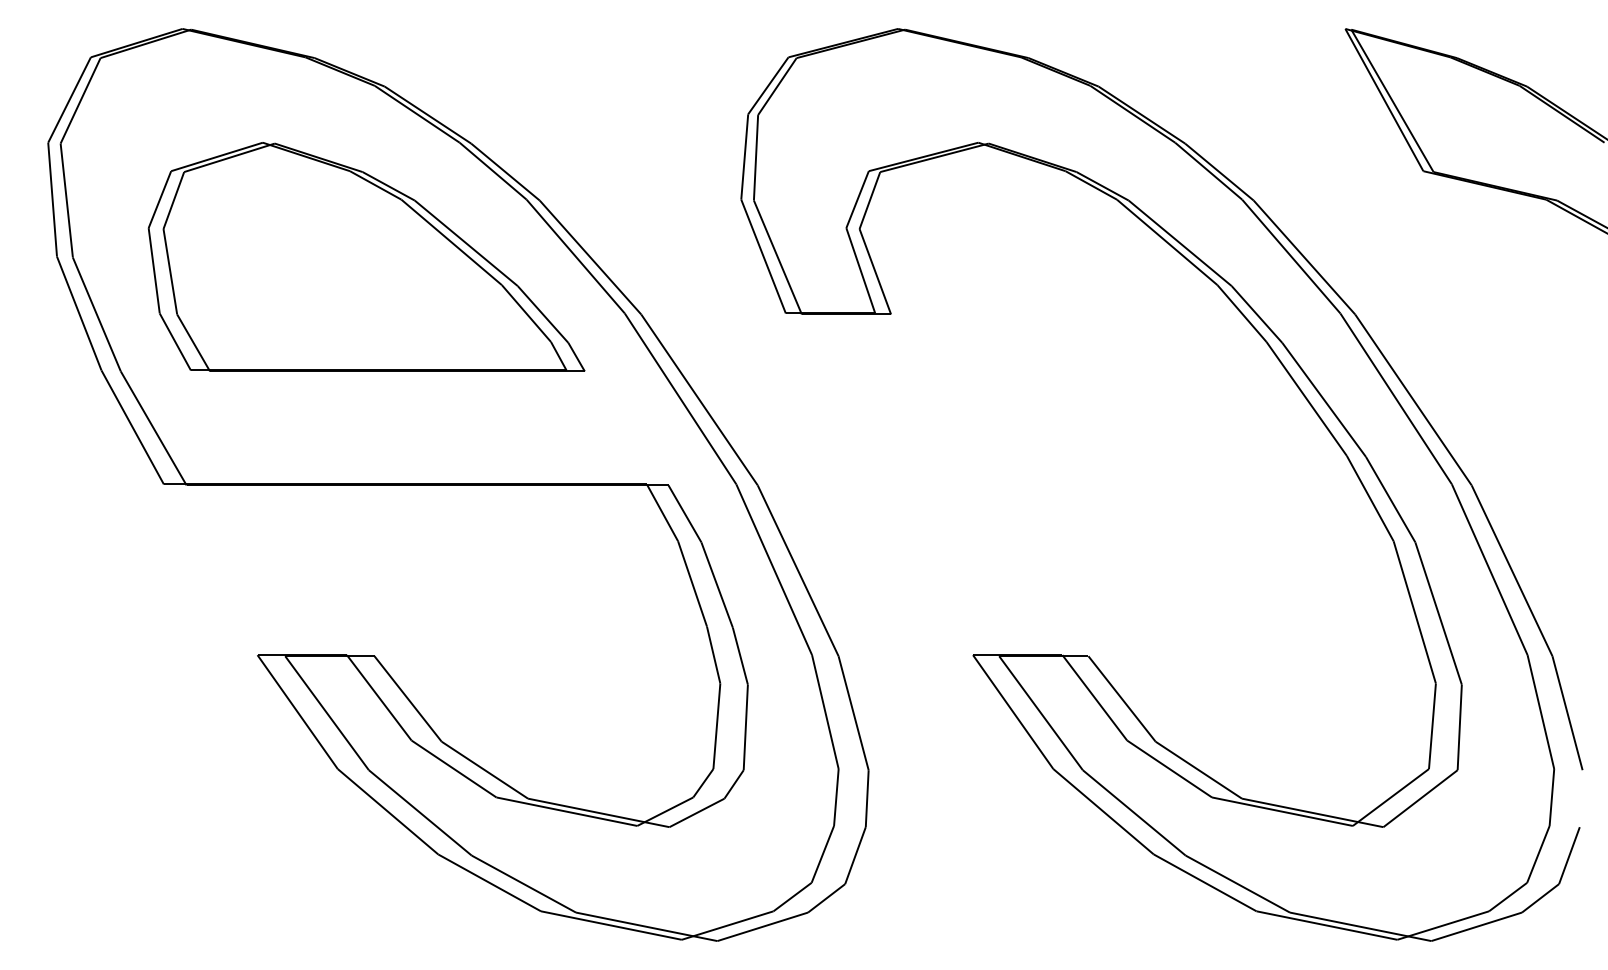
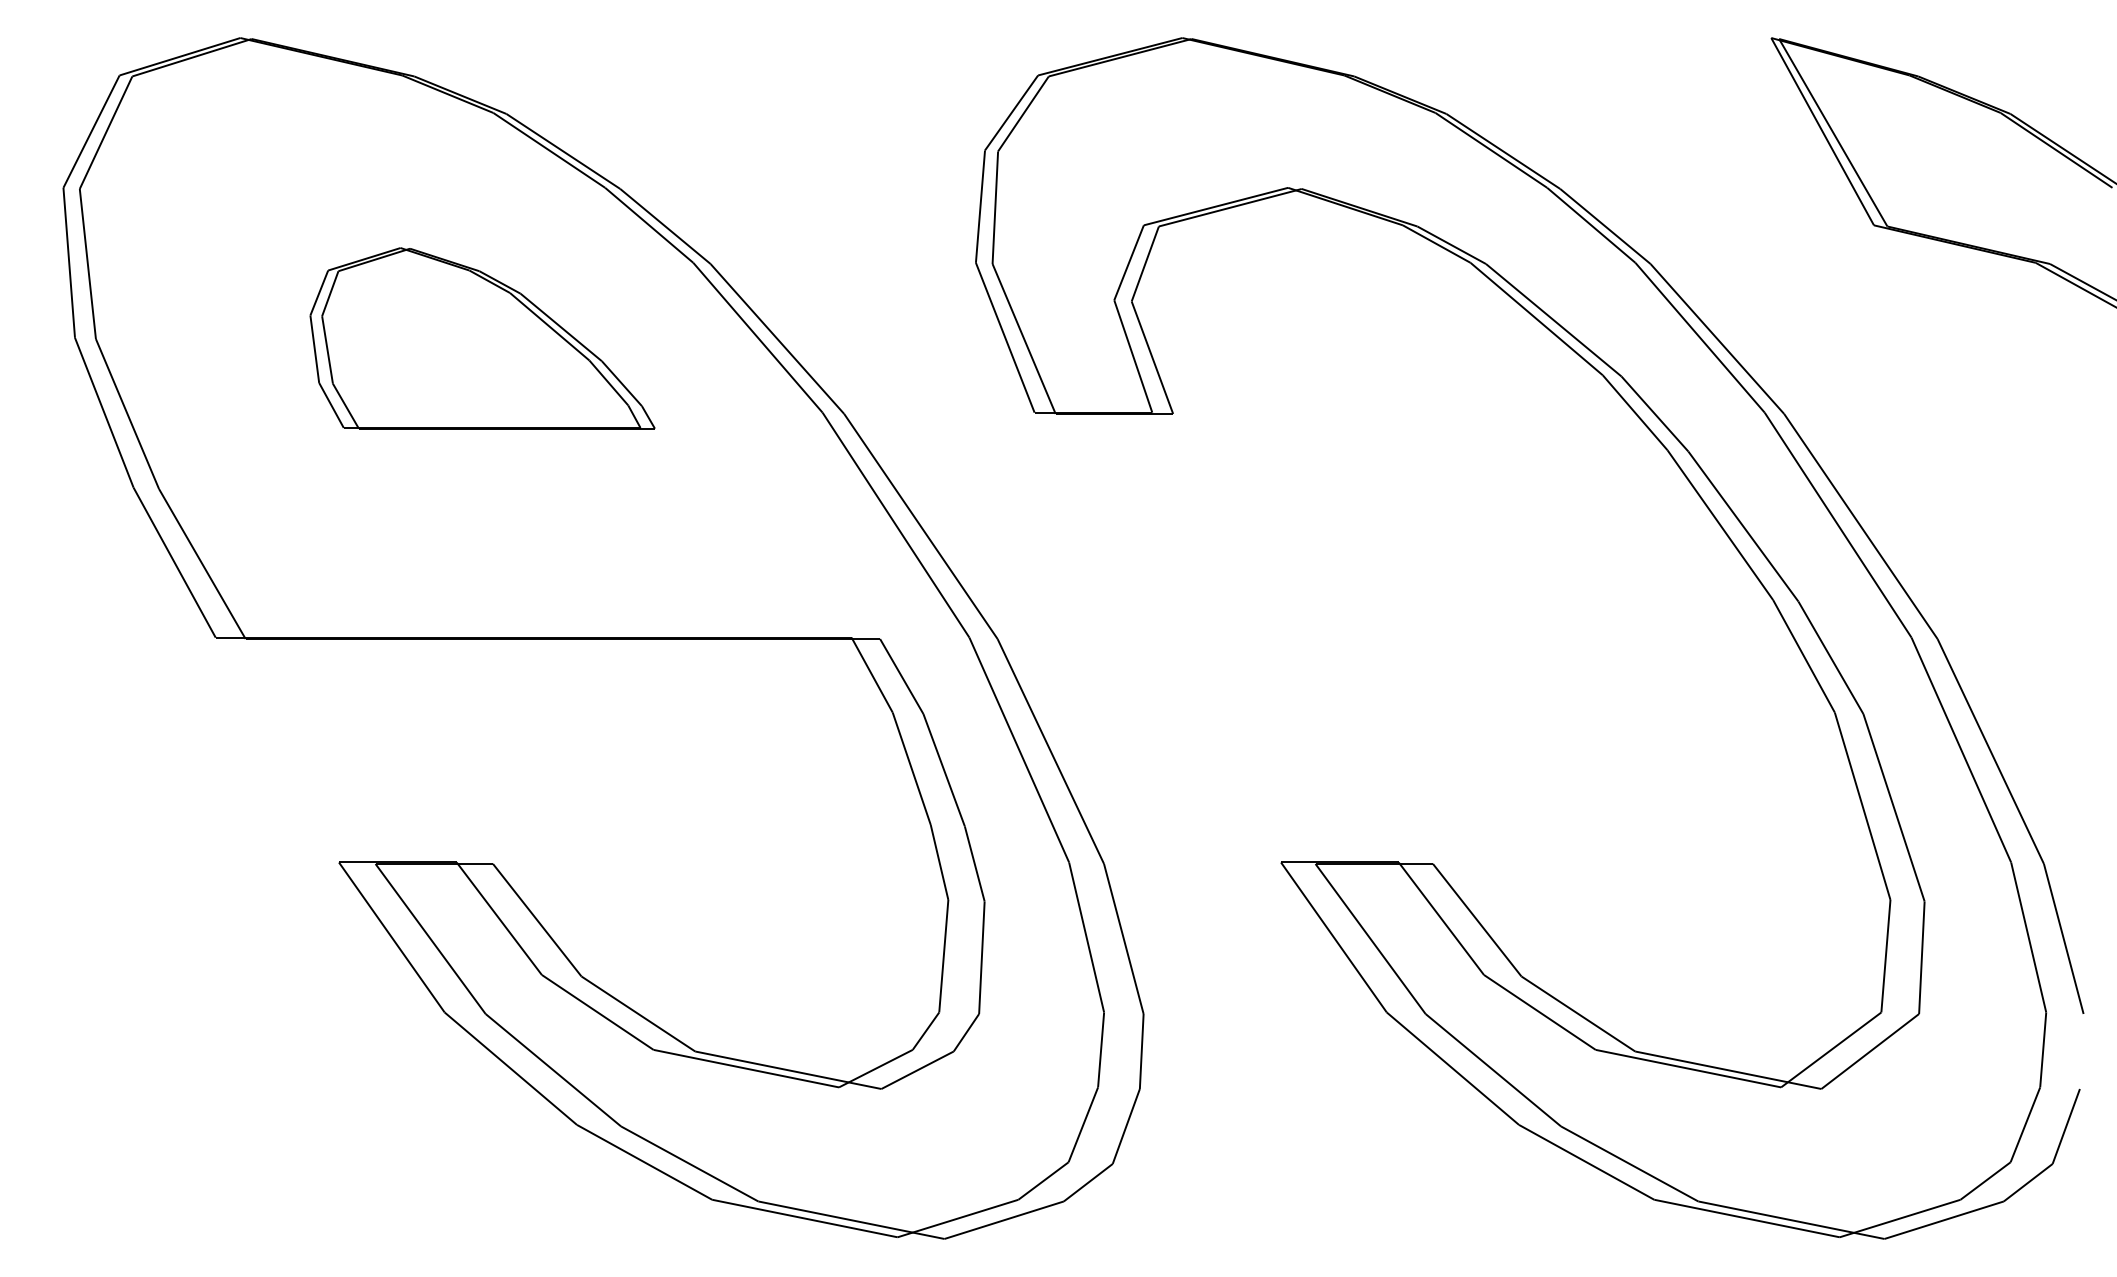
part: (366, 256) -> (482, 337), size x0.6

